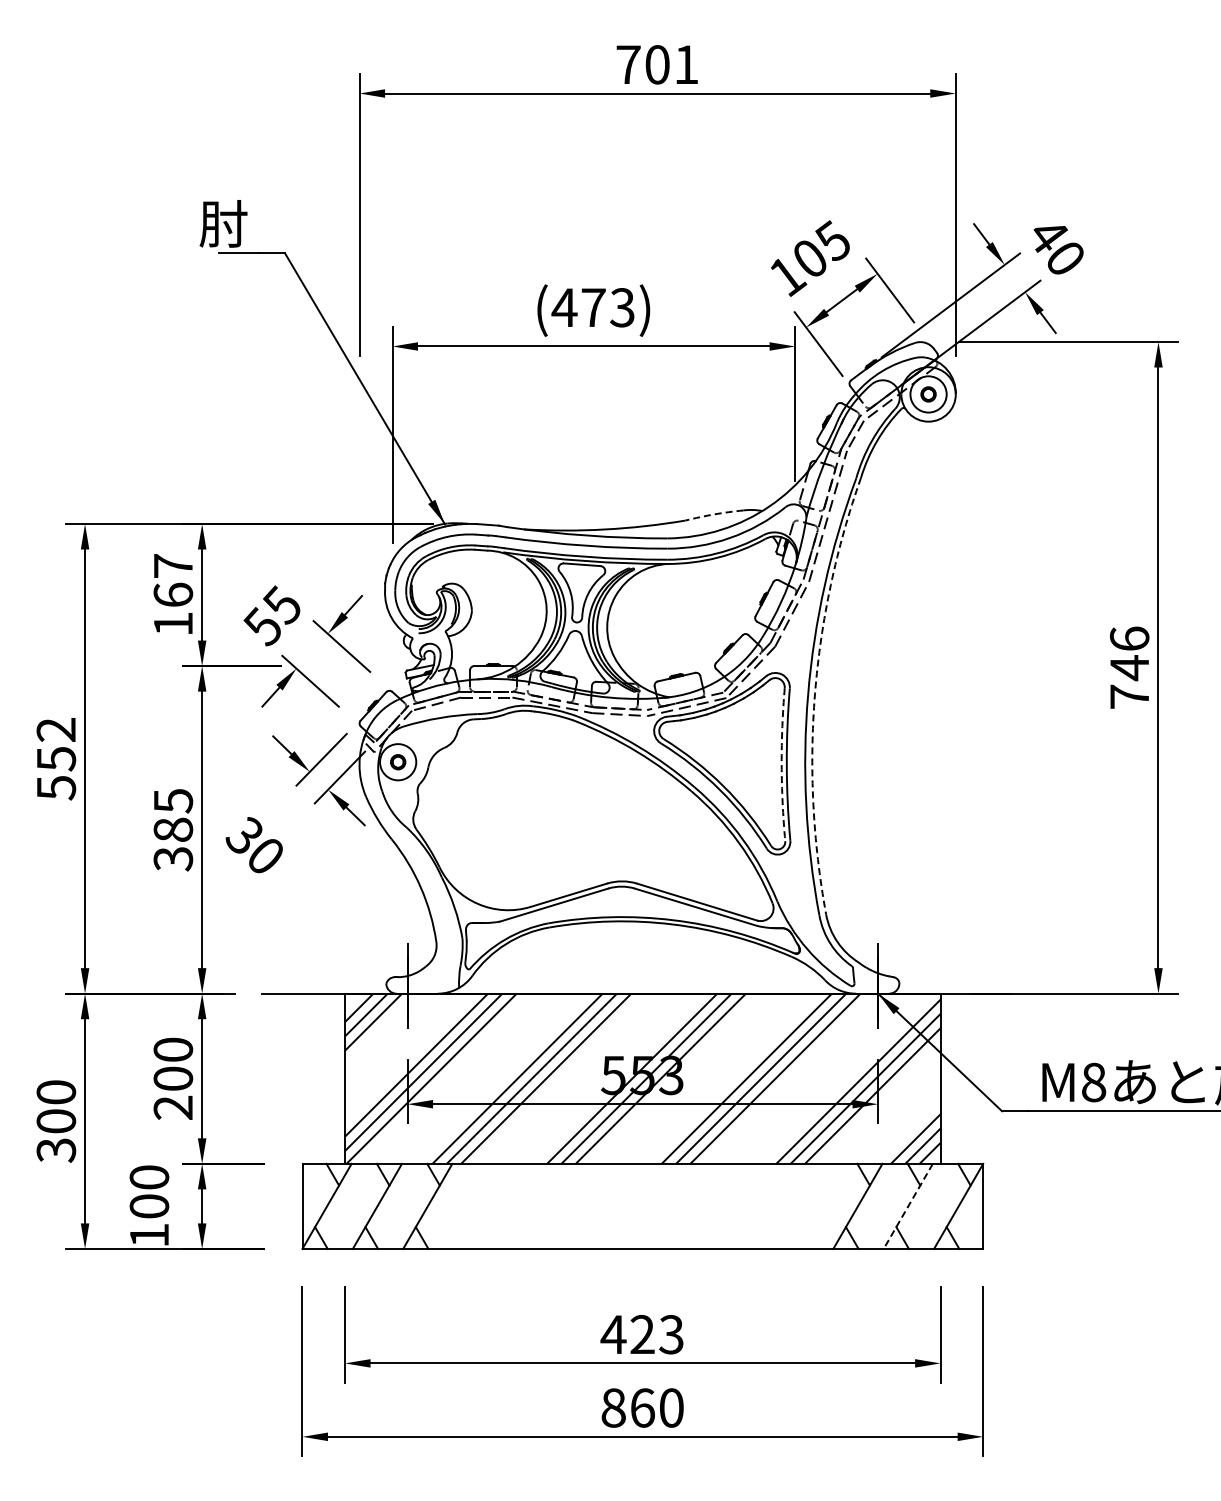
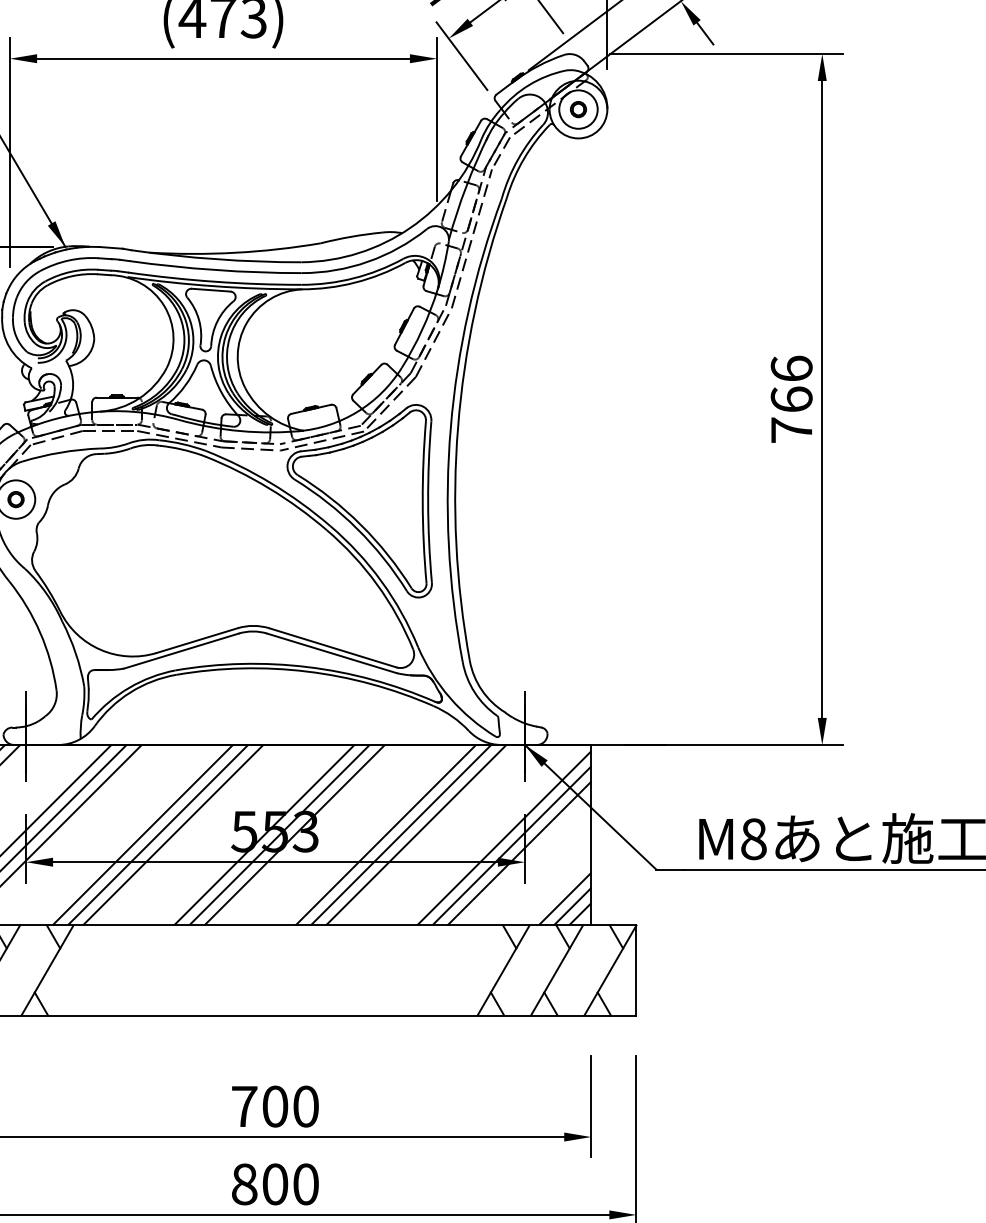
arc: (714, 514) -> (351, 236), dashed -> solid
text: (1129, 668) -> (791, 400), 746 -> 766
arc: (815, 693) -> (458, 426), dashed -> solid
arc: (781, 764) -> (422, 501), dashed -> solid
line: (908, 1206) -> (557, 970), dashed -> solid
text: (641, 1334) -> (274, 1106), 423 -> 700
text: (642, 1407) -> (275, 1183), 860 -> 800

